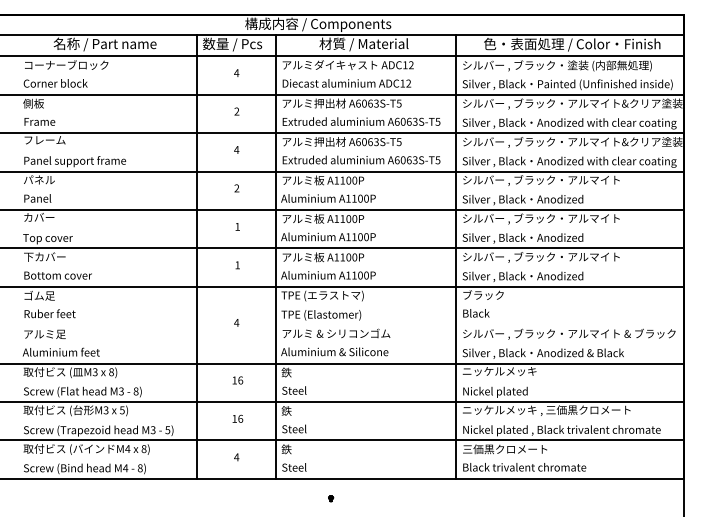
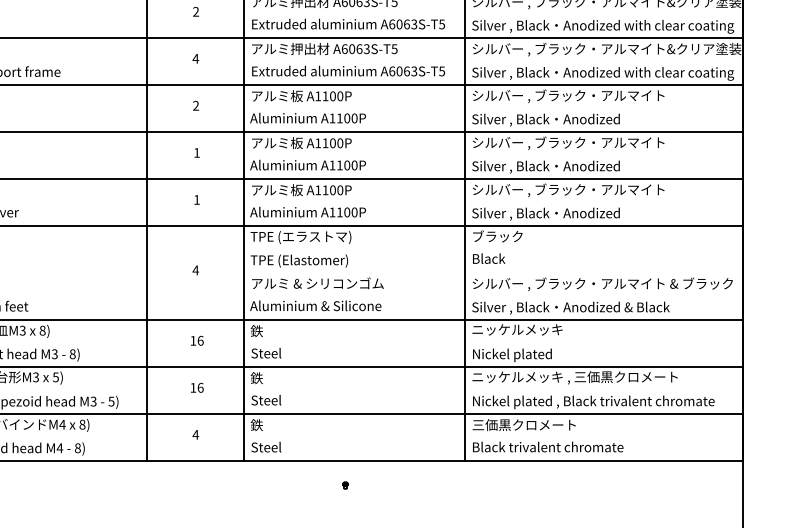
part: (331, 498) -> (346, 485), moved

